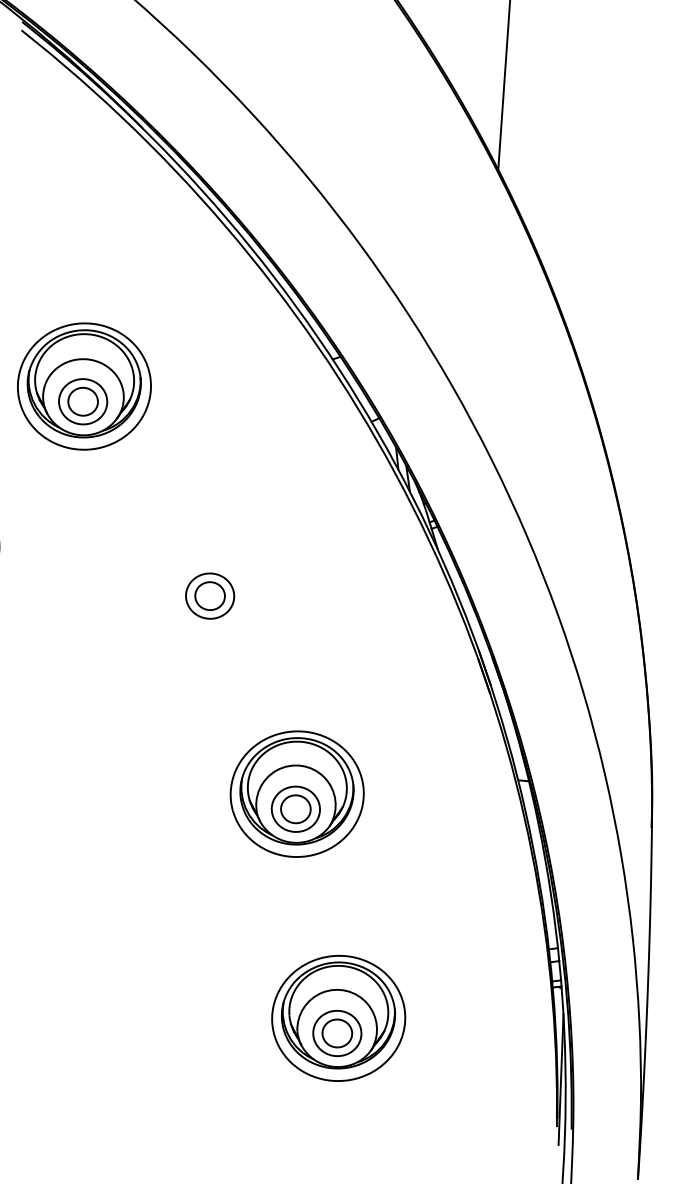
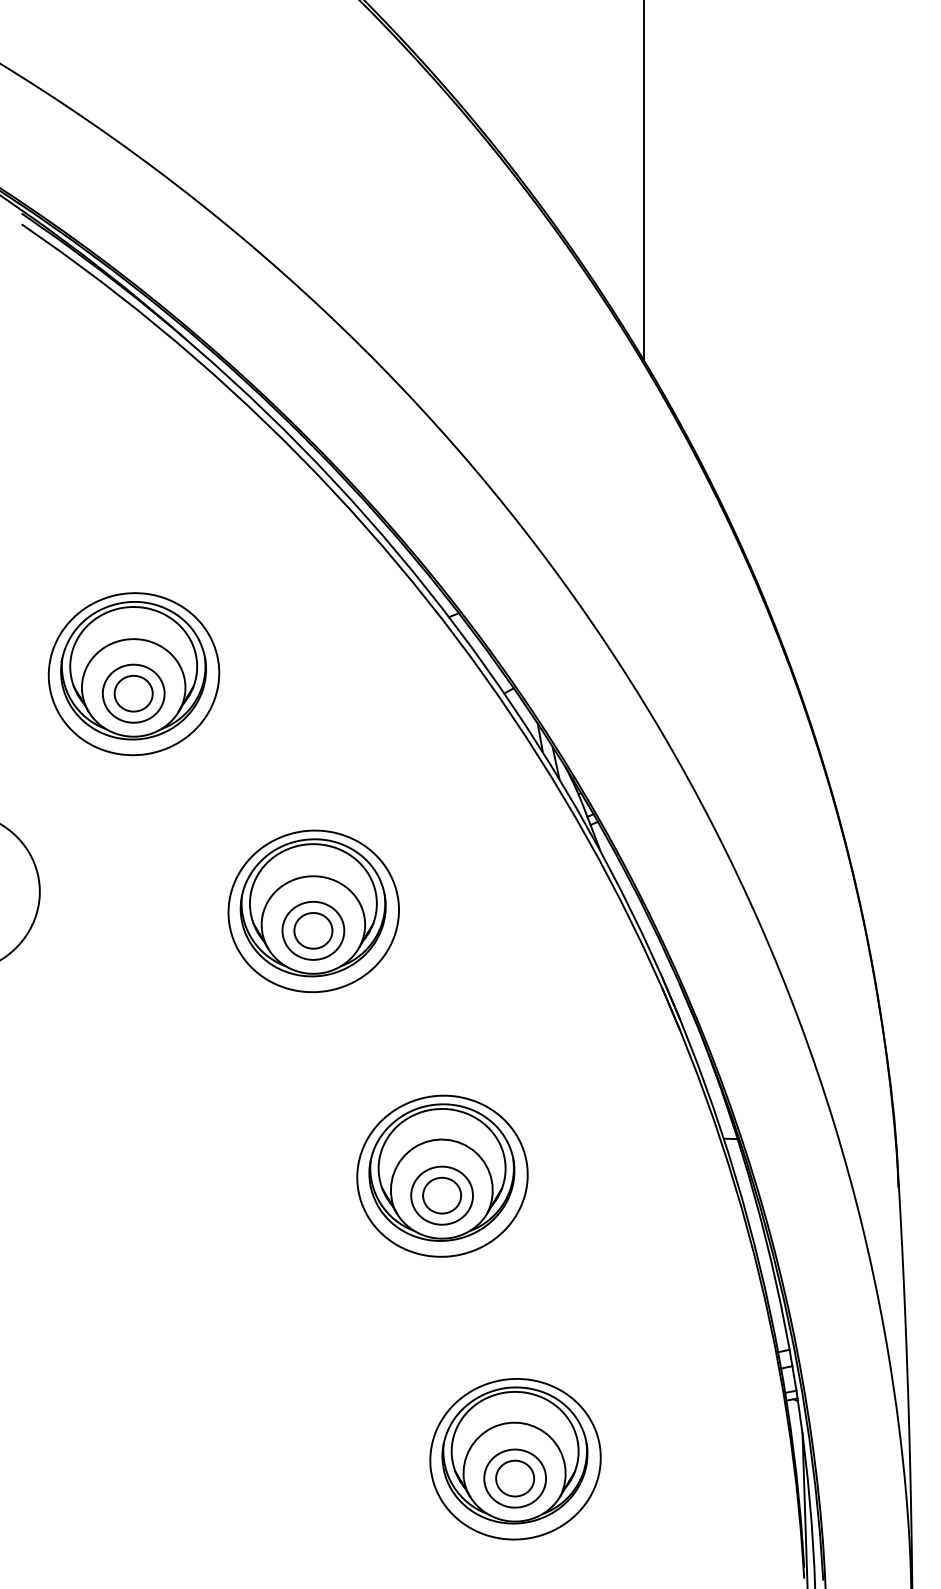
part: (211, 581) -> (313, 911), added

